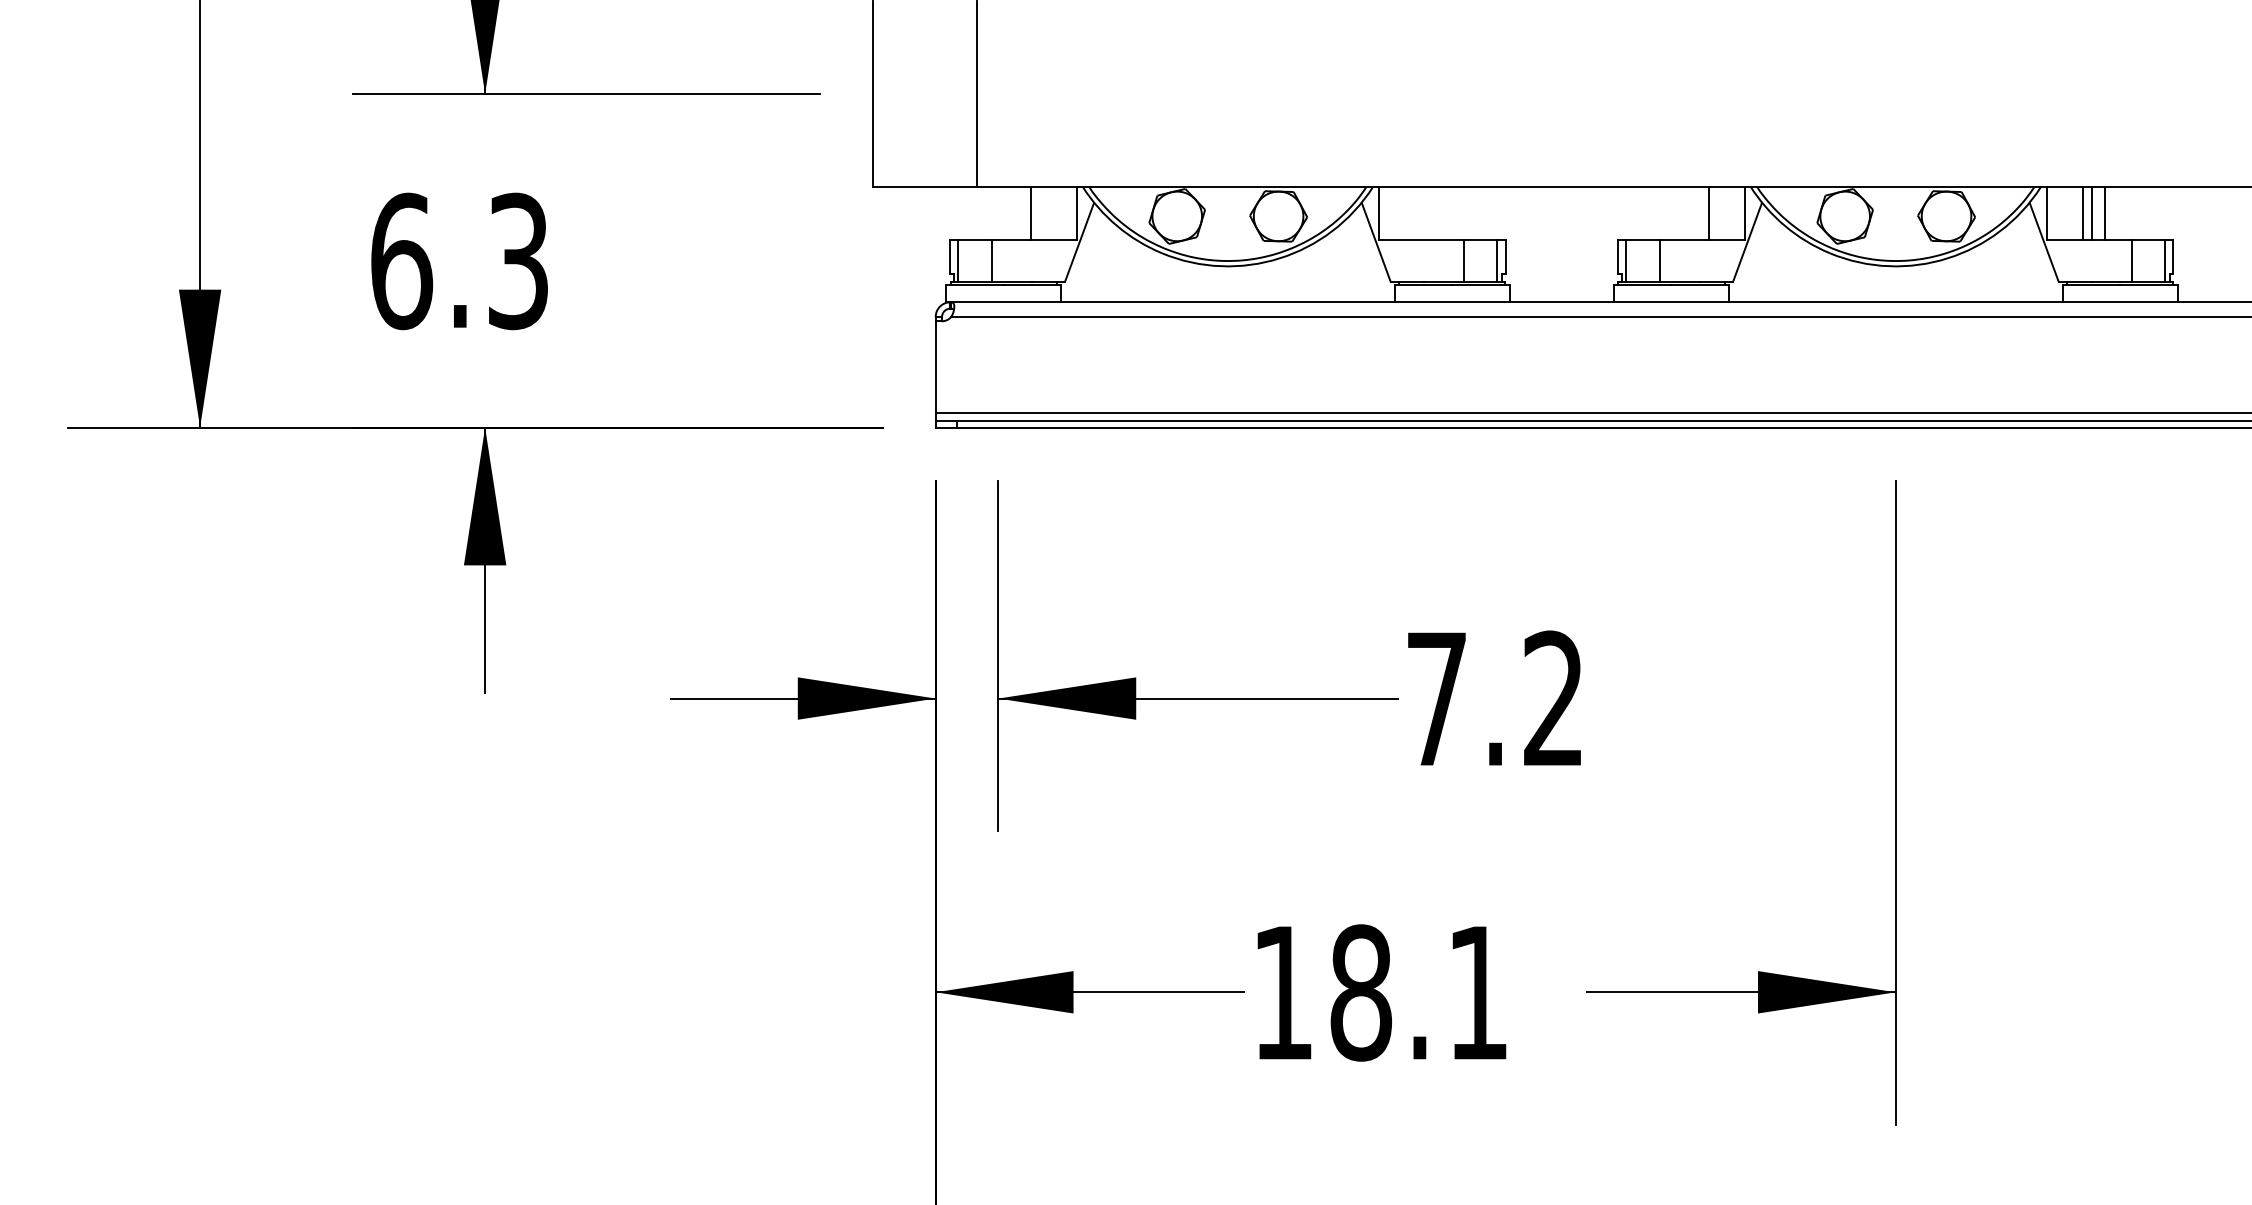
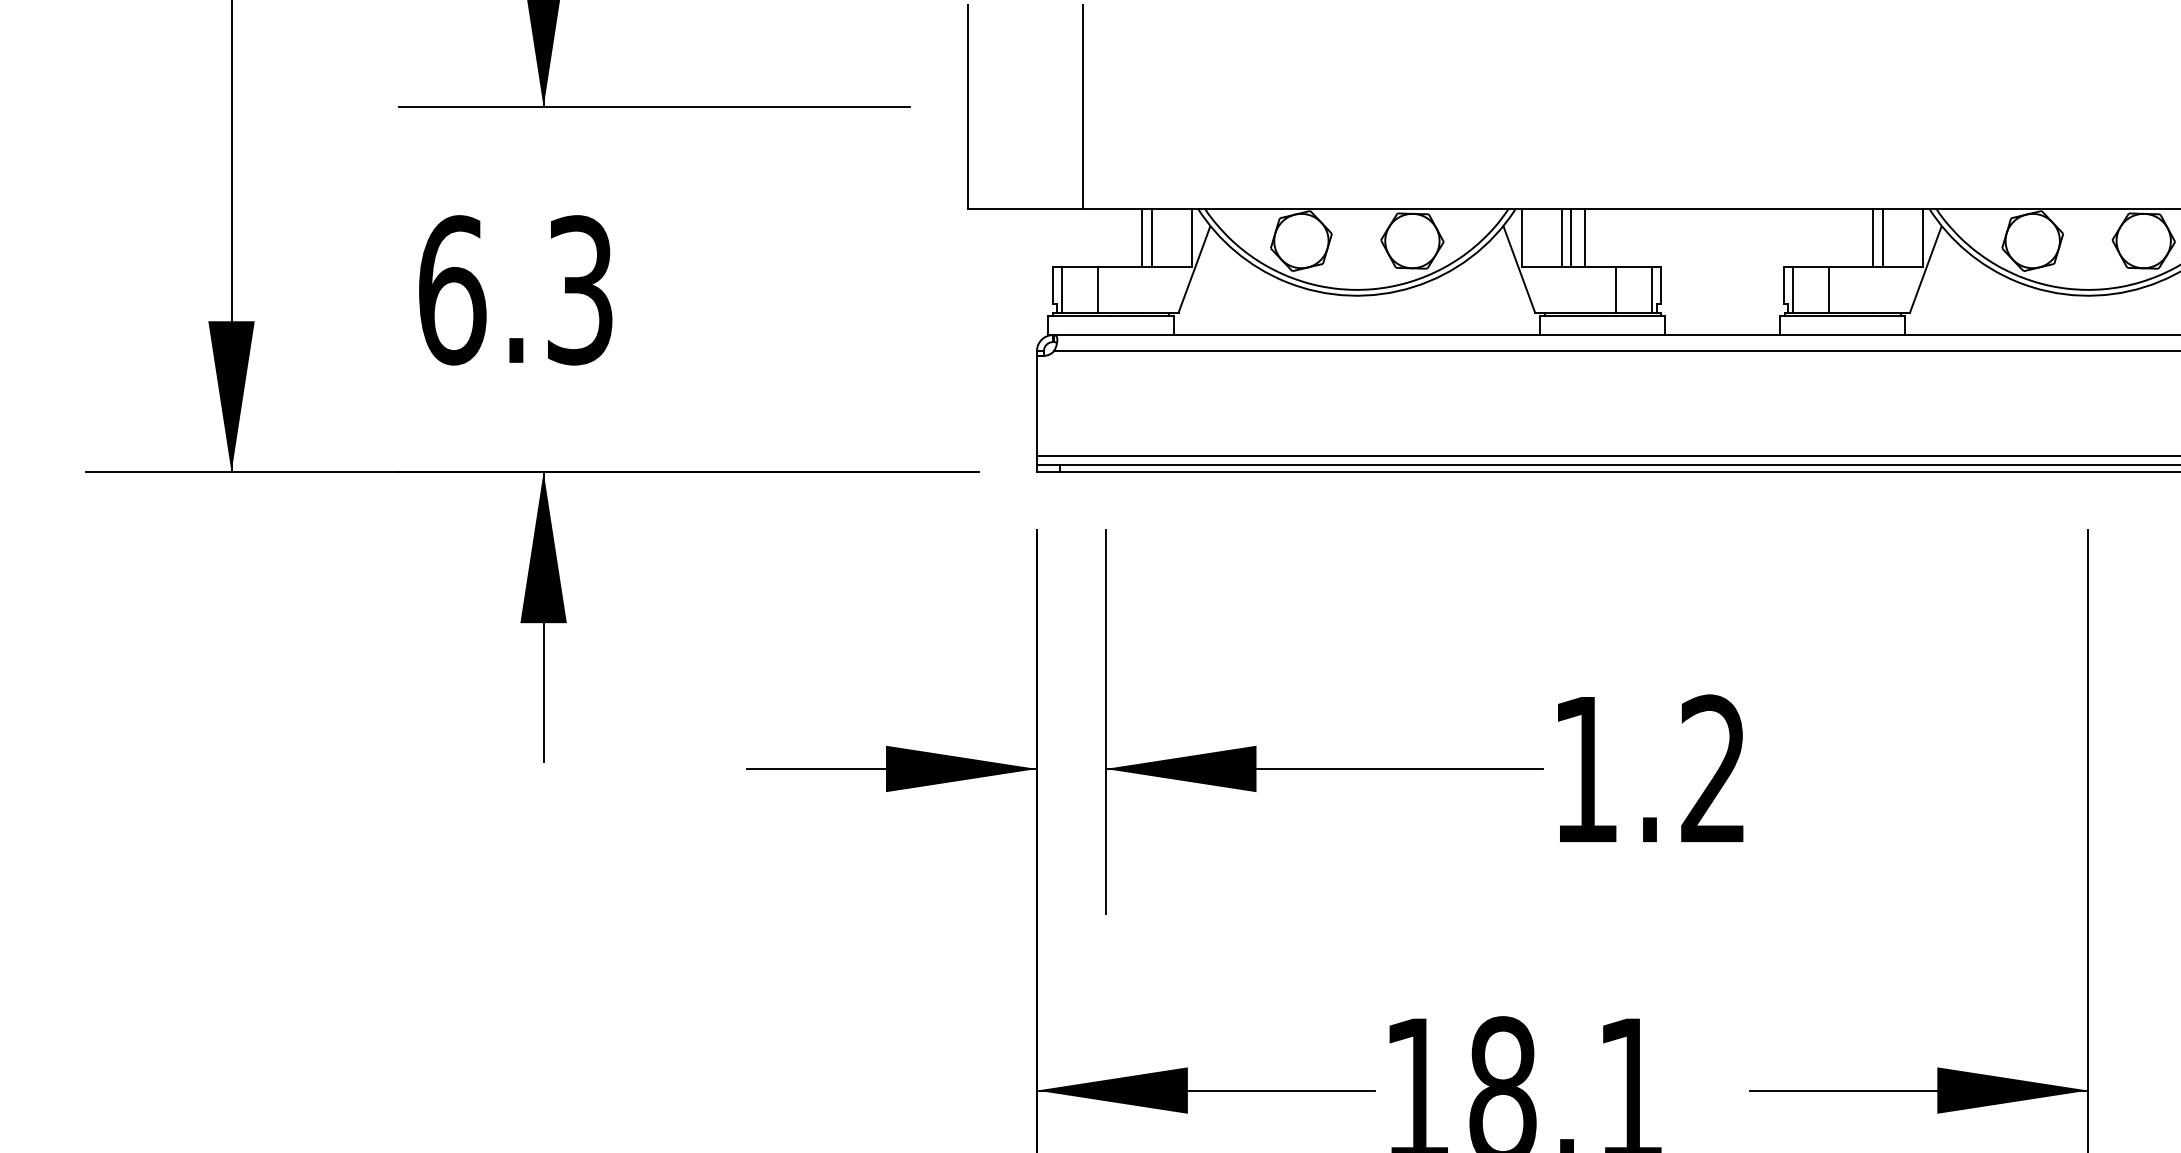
line: (1040, 213) -> (1151, 237), added
line: (1414, 213) -> (1561, 237), added
line: (1423, 213) -> (1571, 237), added
line: (1436, 213) -> (1585, 237), added
line: (1699, 213) -> (1873, 237), added
text: (1436, 698) -> (1585, 768), 7.2 -> 1.2

